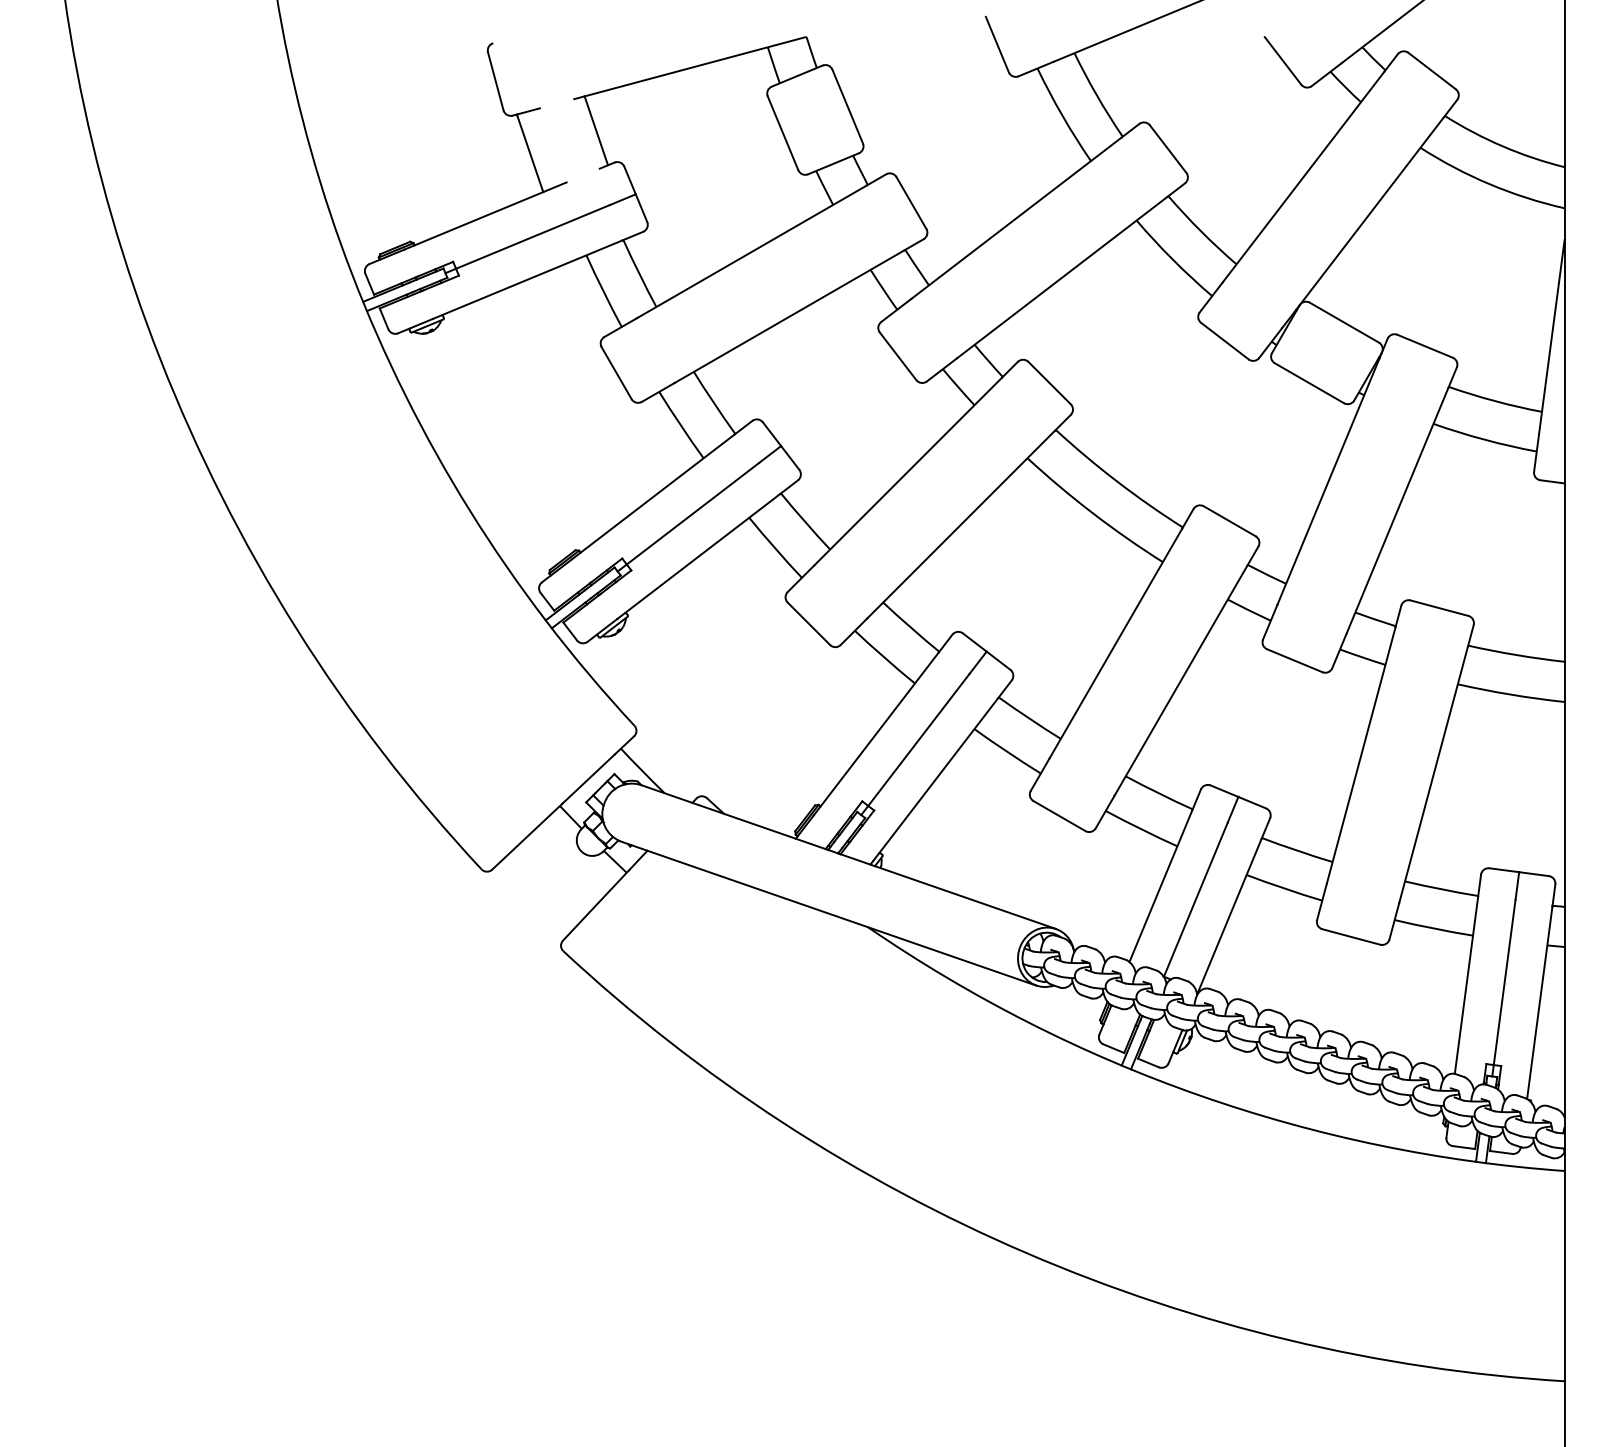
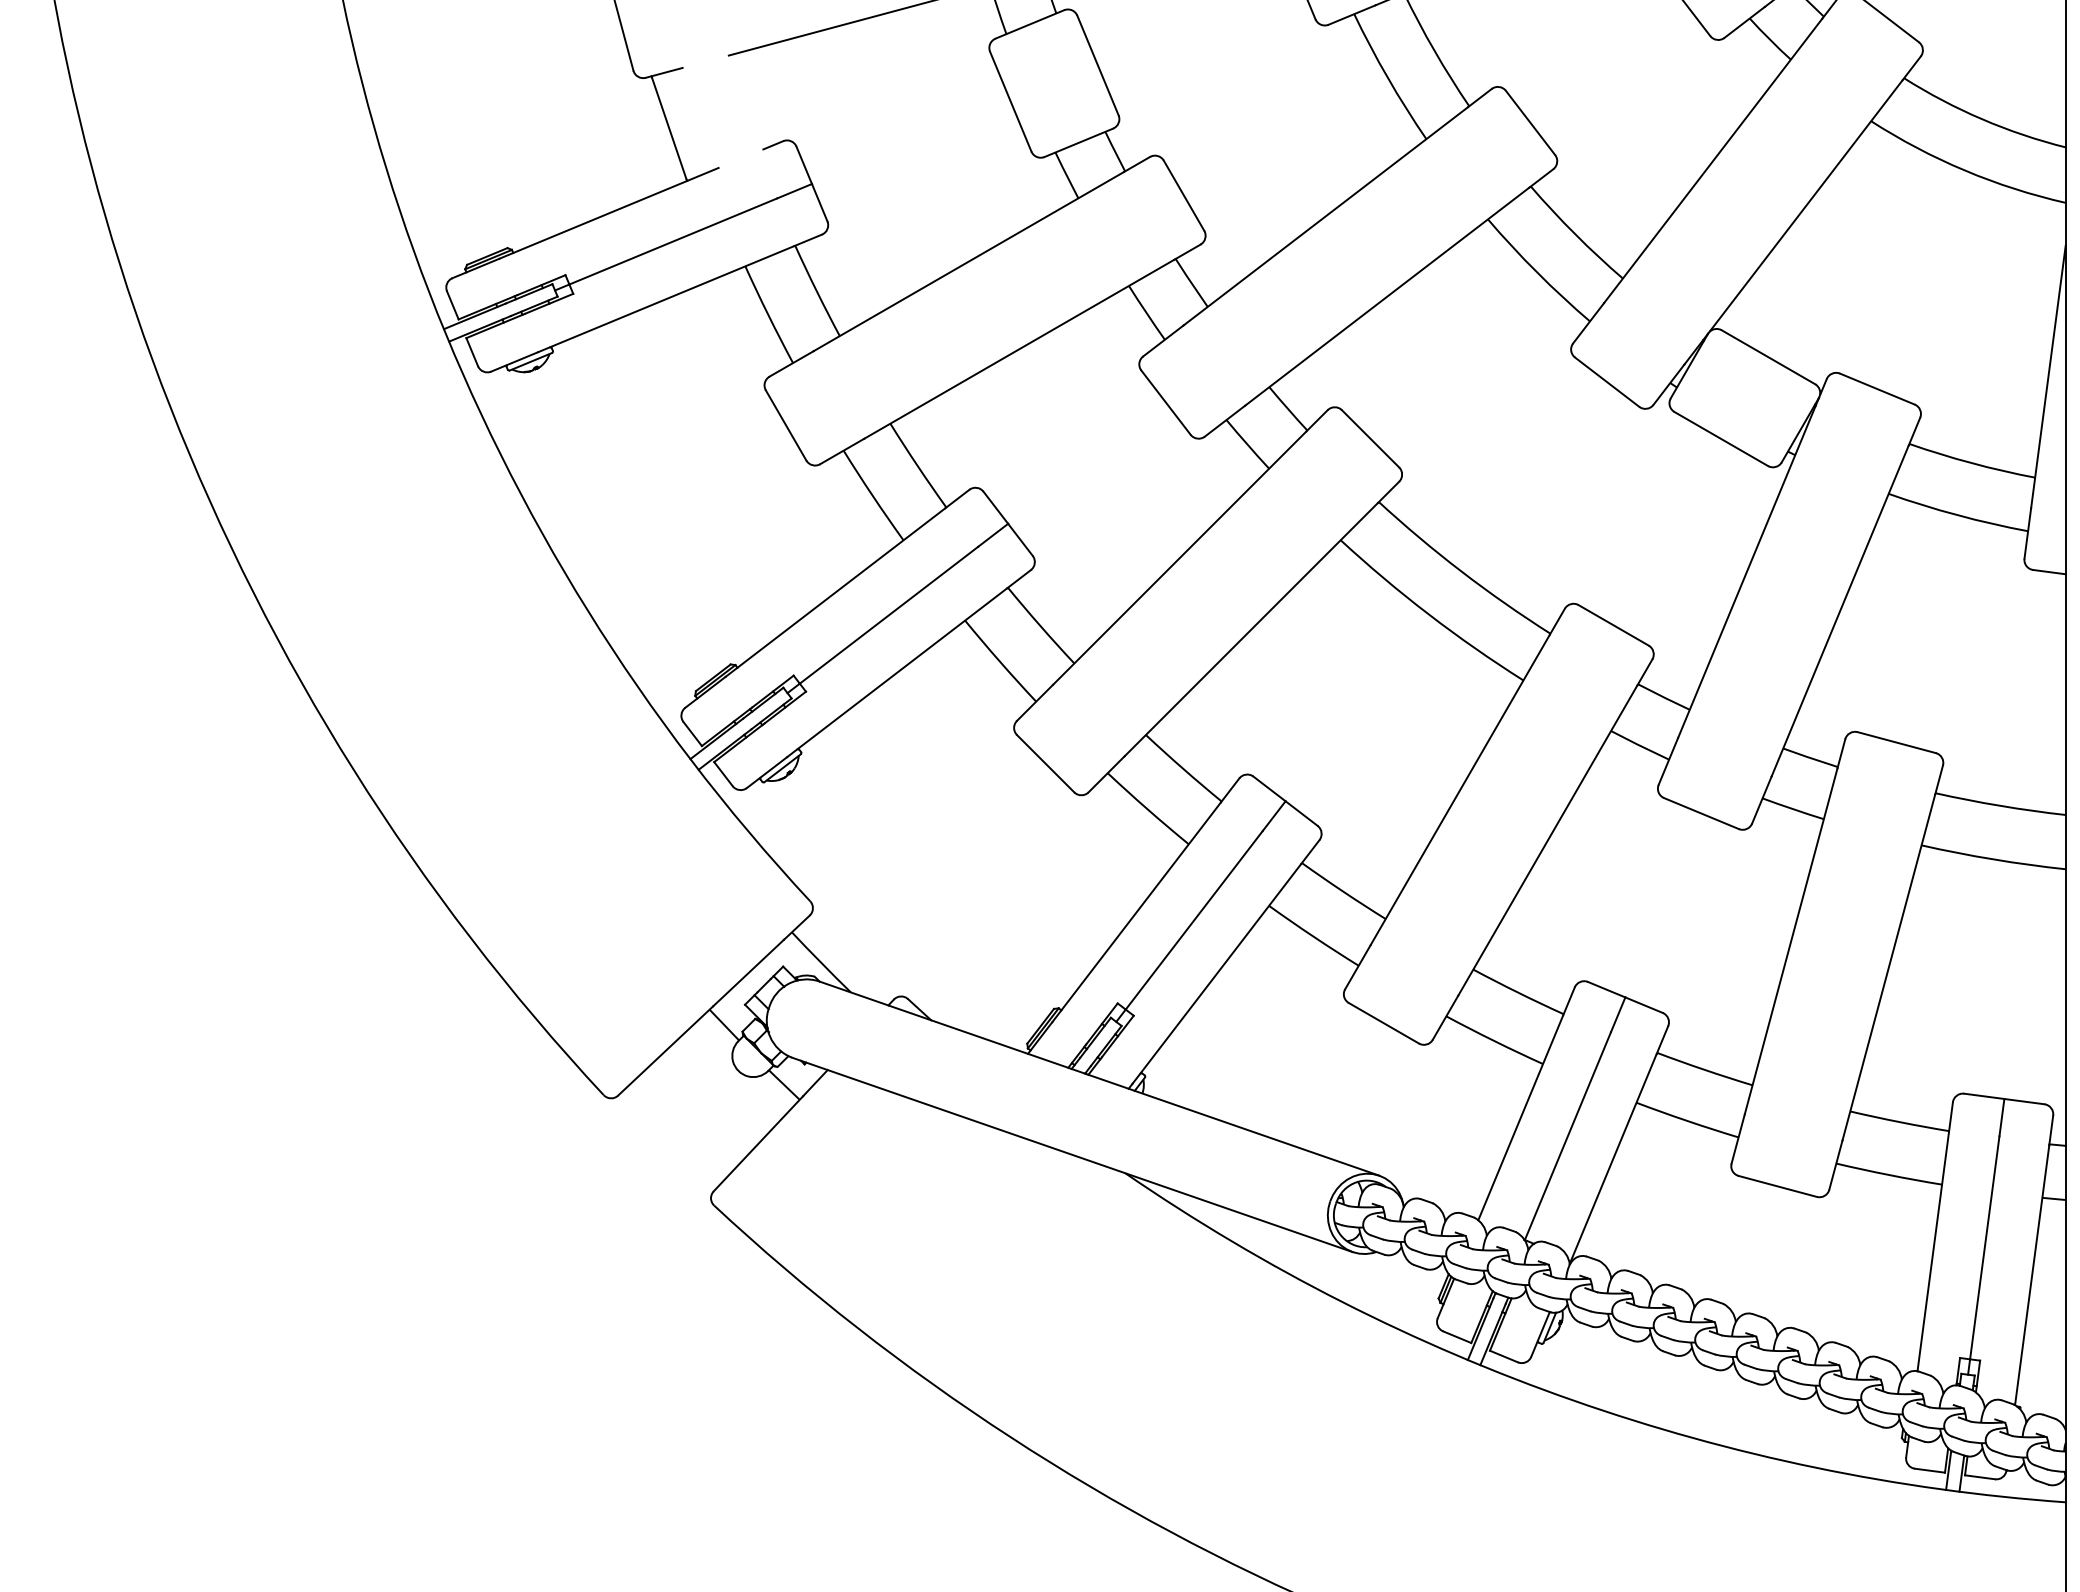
line: (596, 130) -> (758, 97), removed

